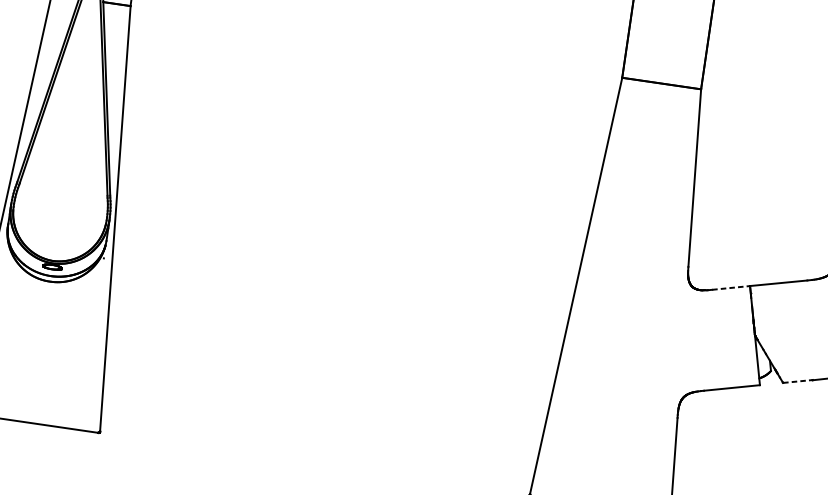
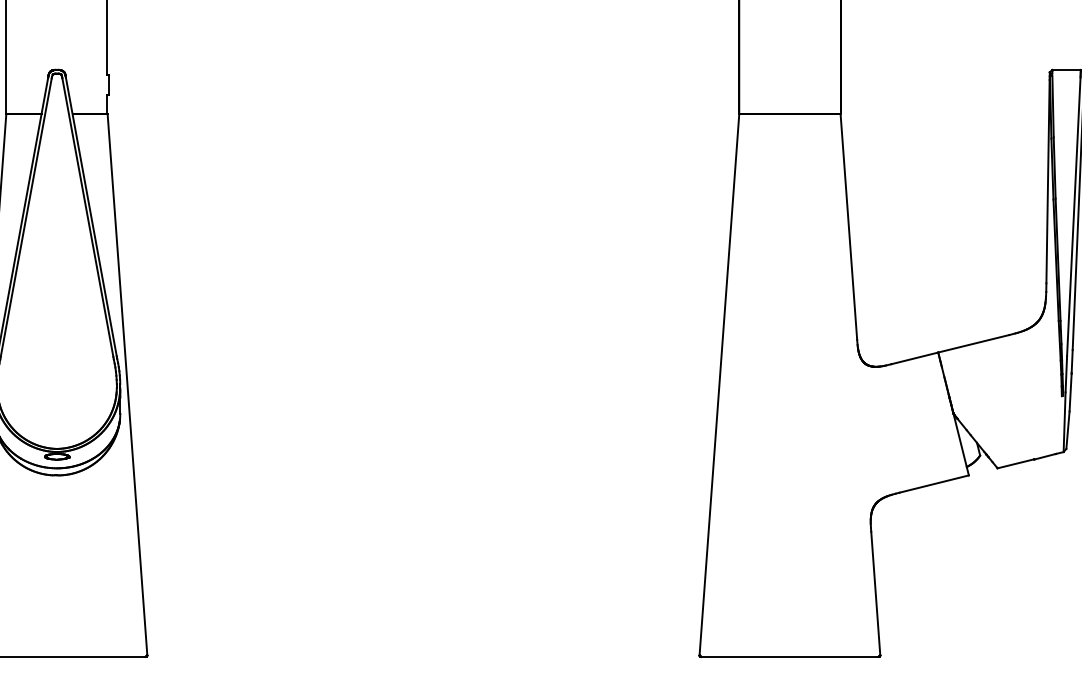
line: (731, 288) -> (915, 358), dashed -> solid
line: (797, 381) -> (1015, 463), dashed -> solid

